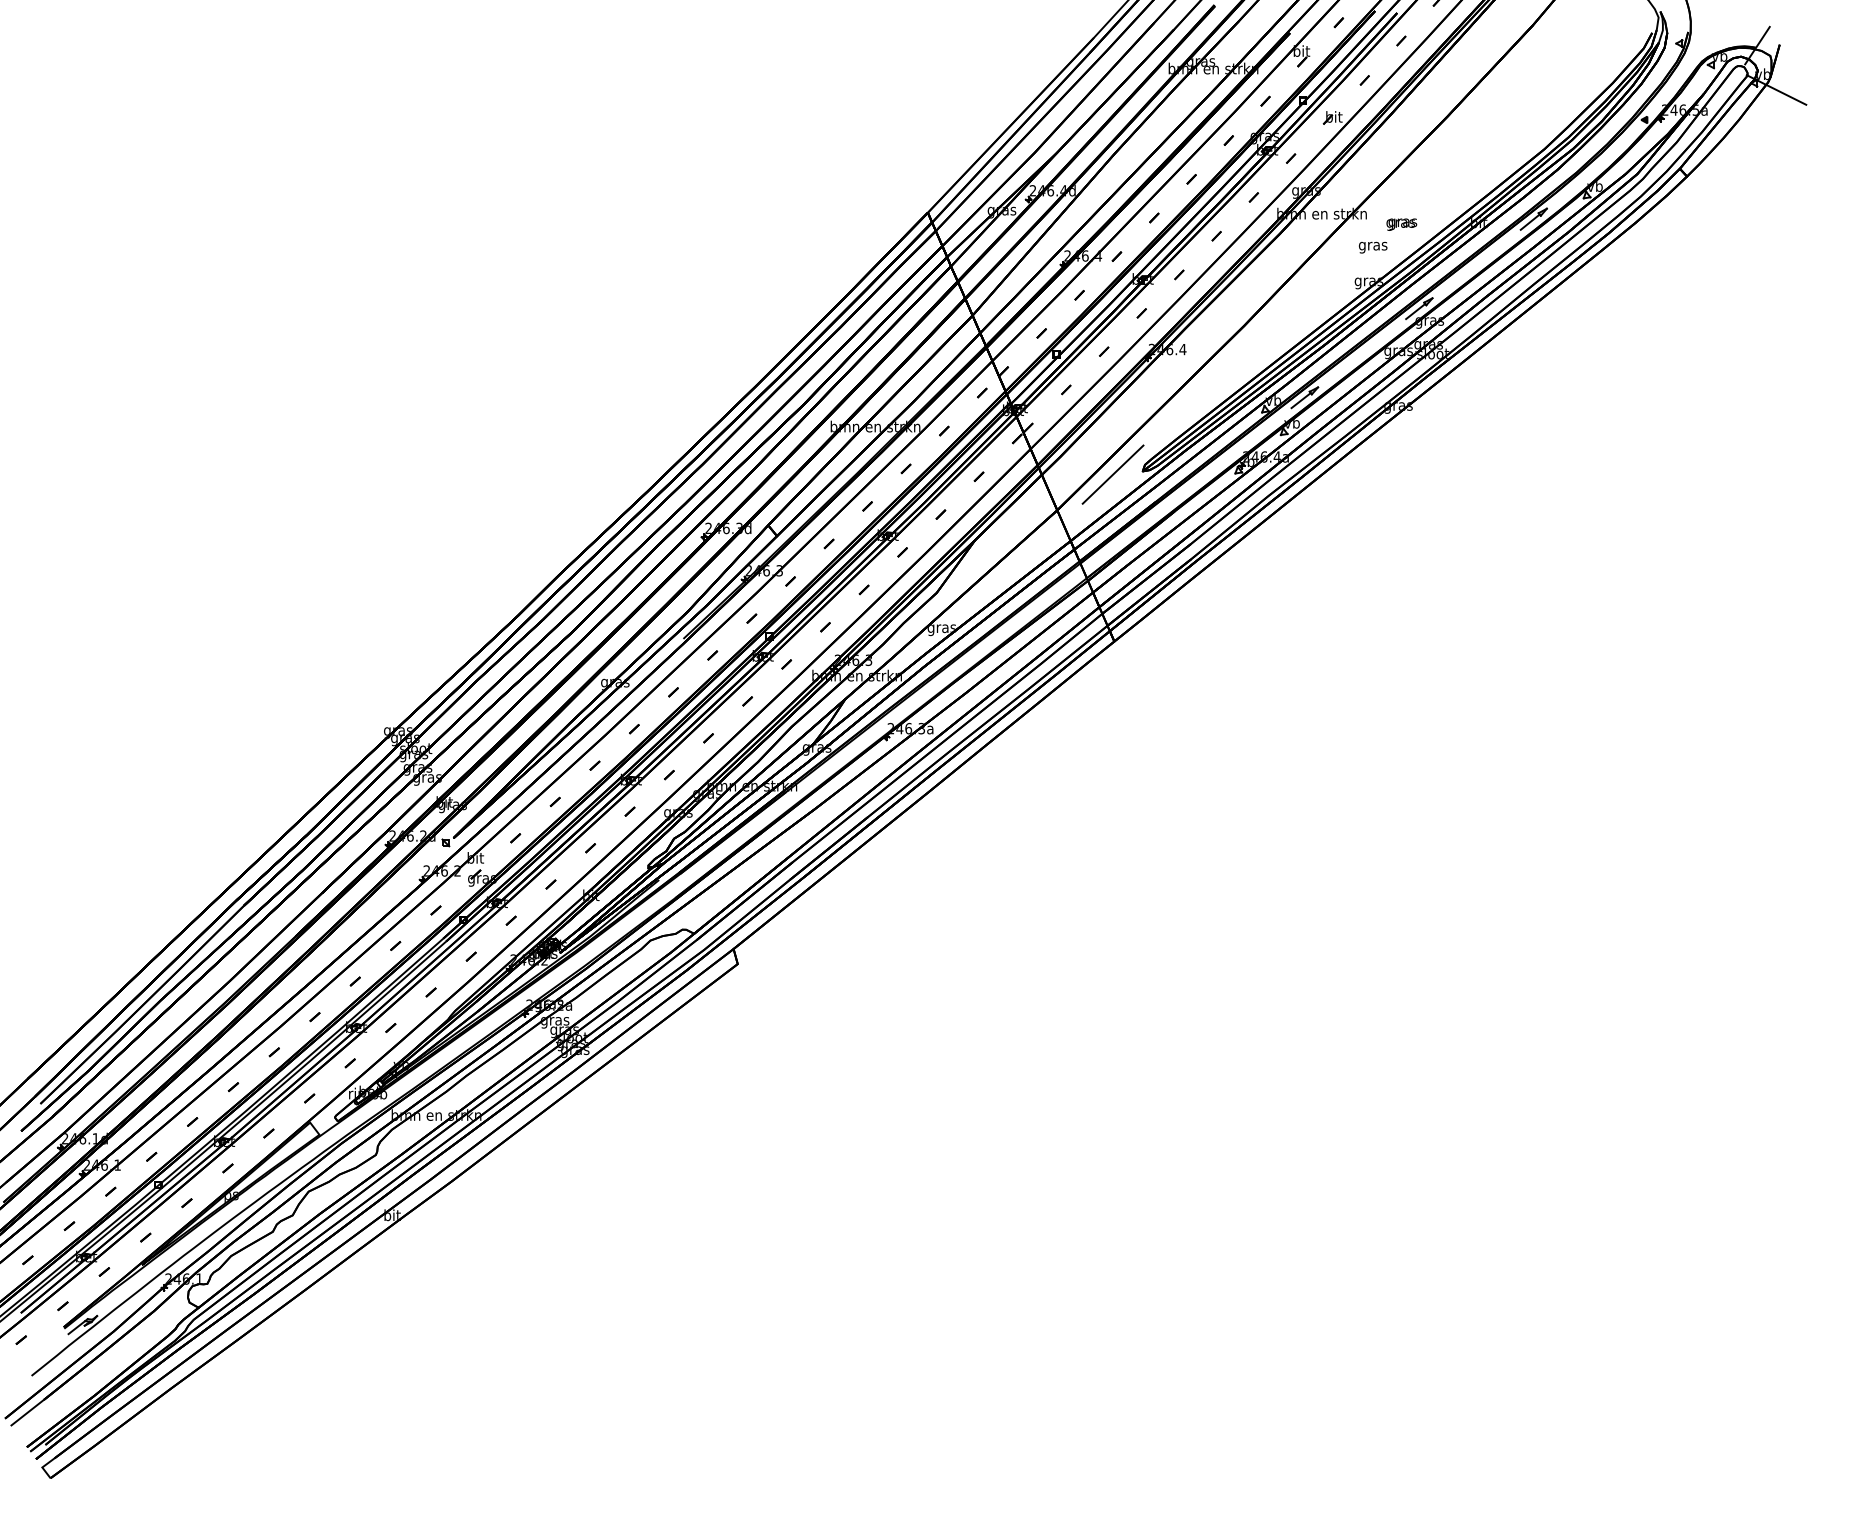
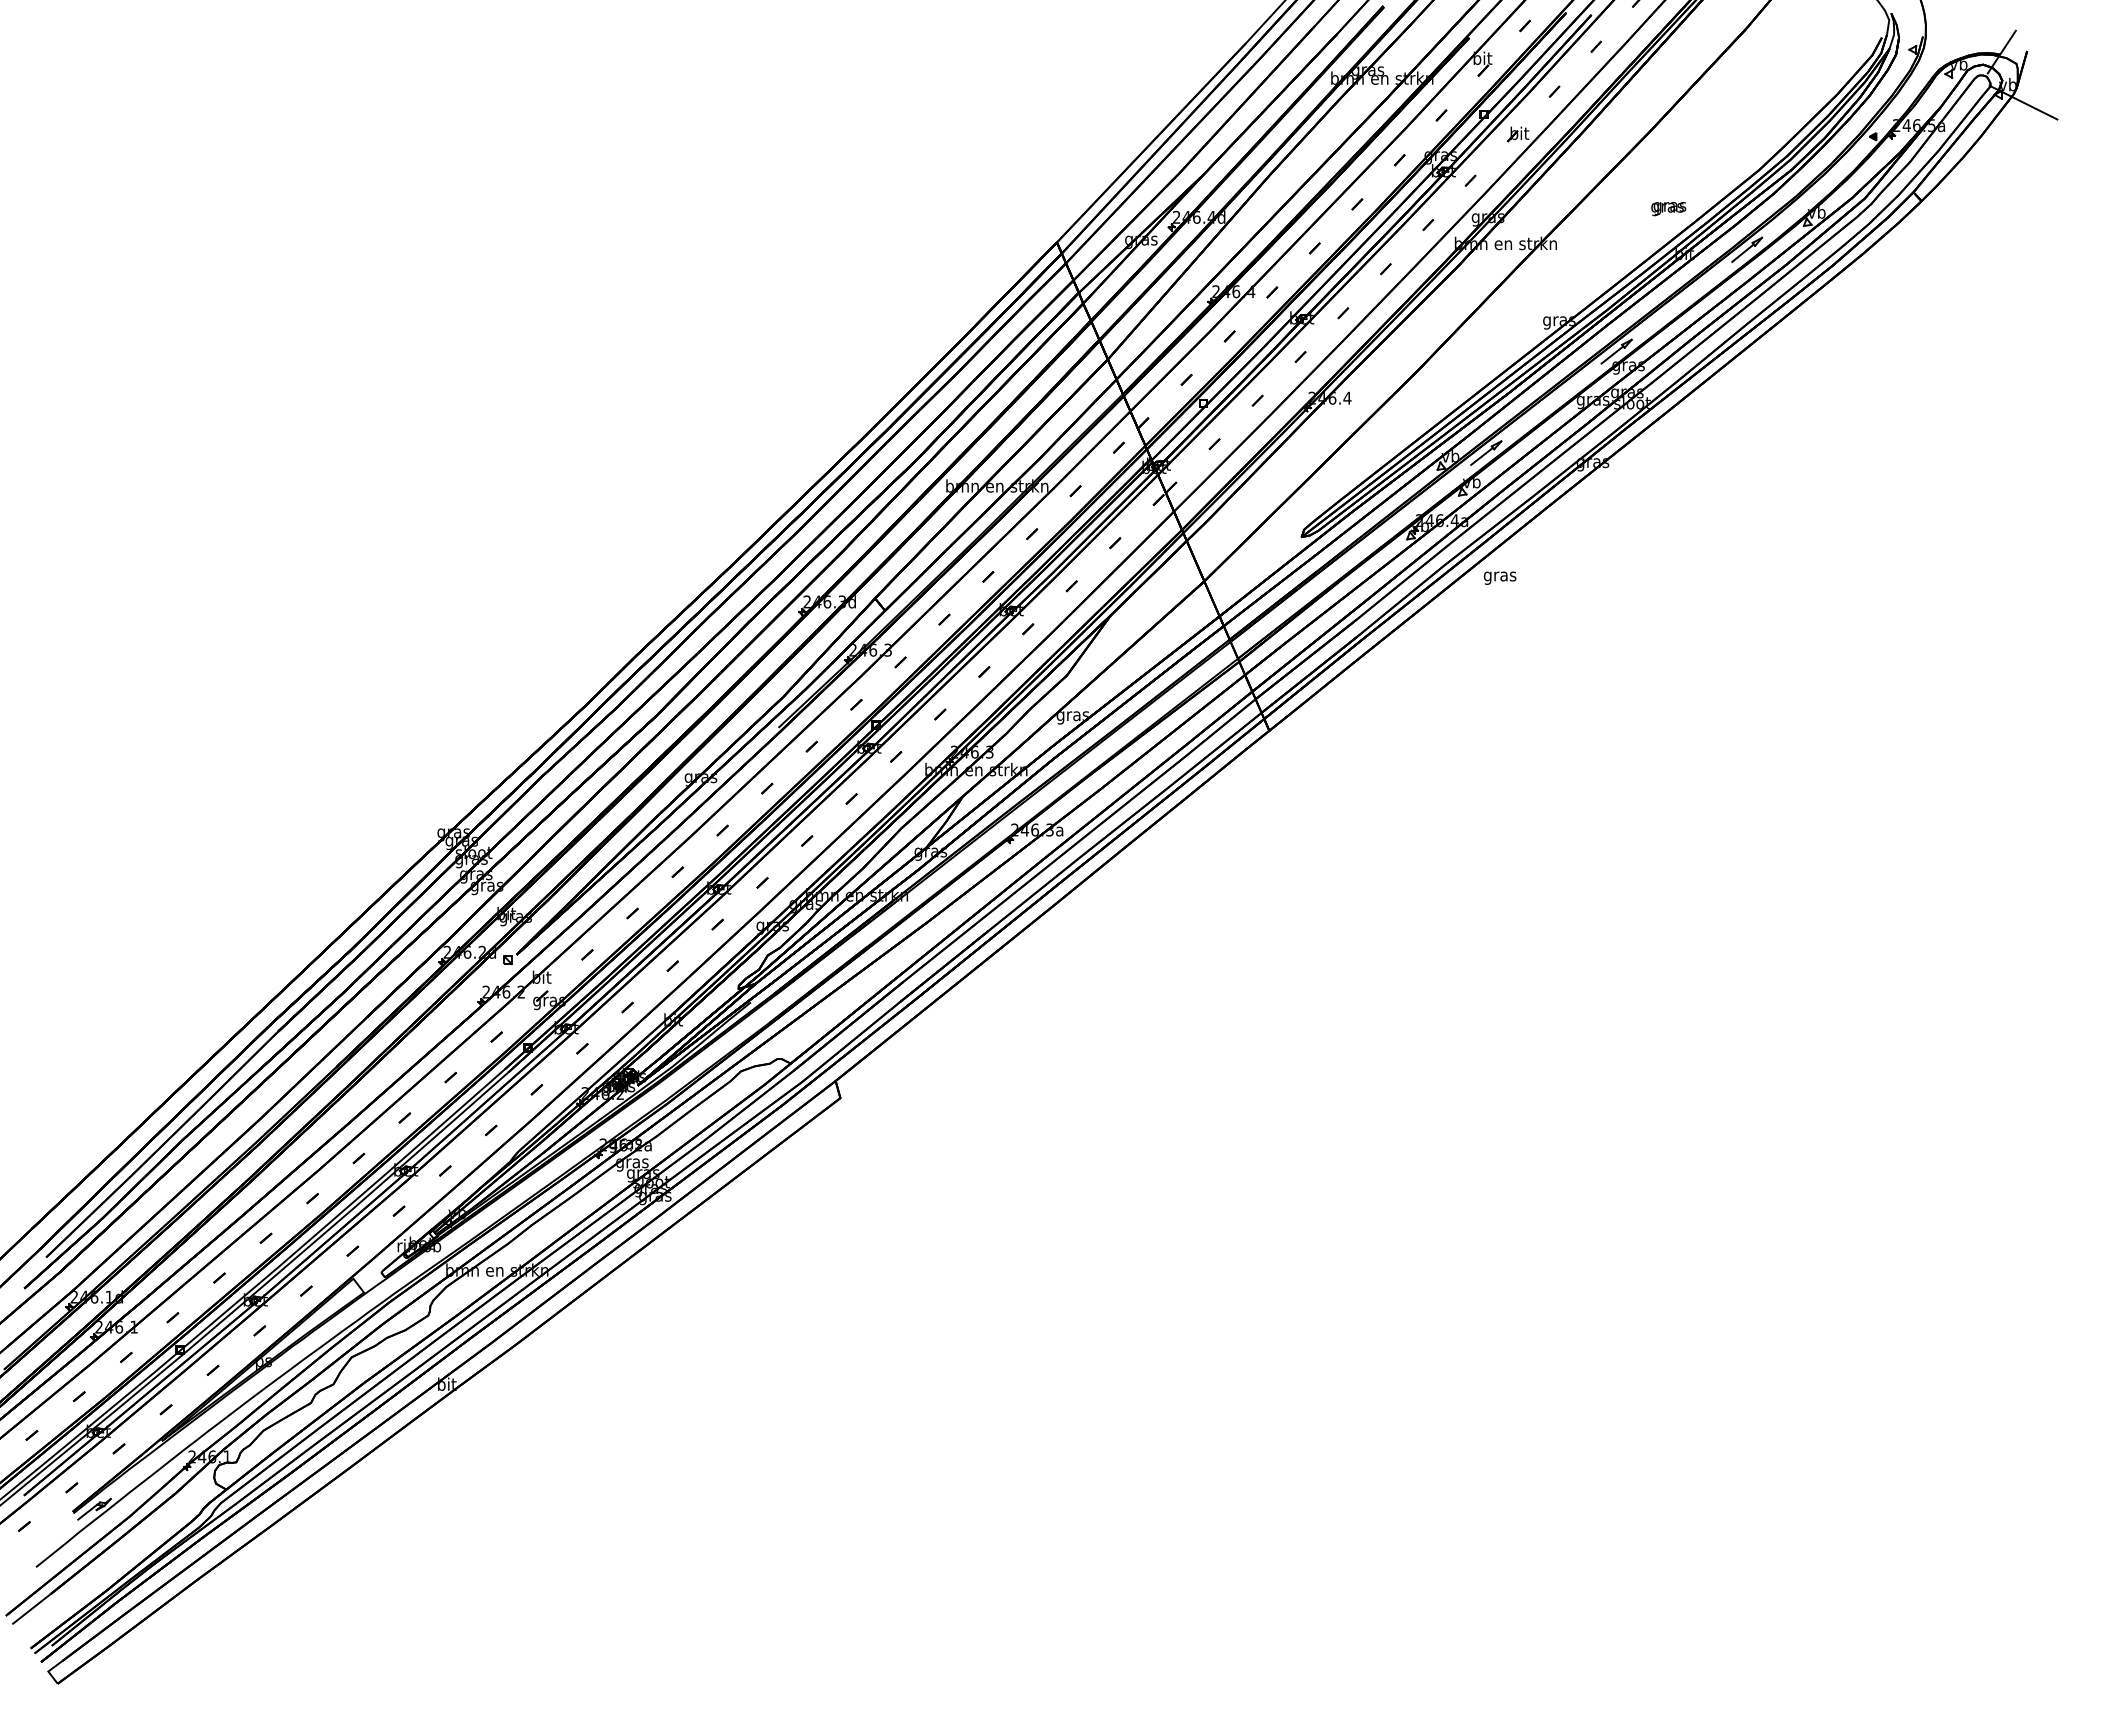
text: (1401, 225) -> (1668, 209), moved
text: (1372, 247) -> (1499, 577), moved
line: (1112, 474) -> (1267, 540), removed

